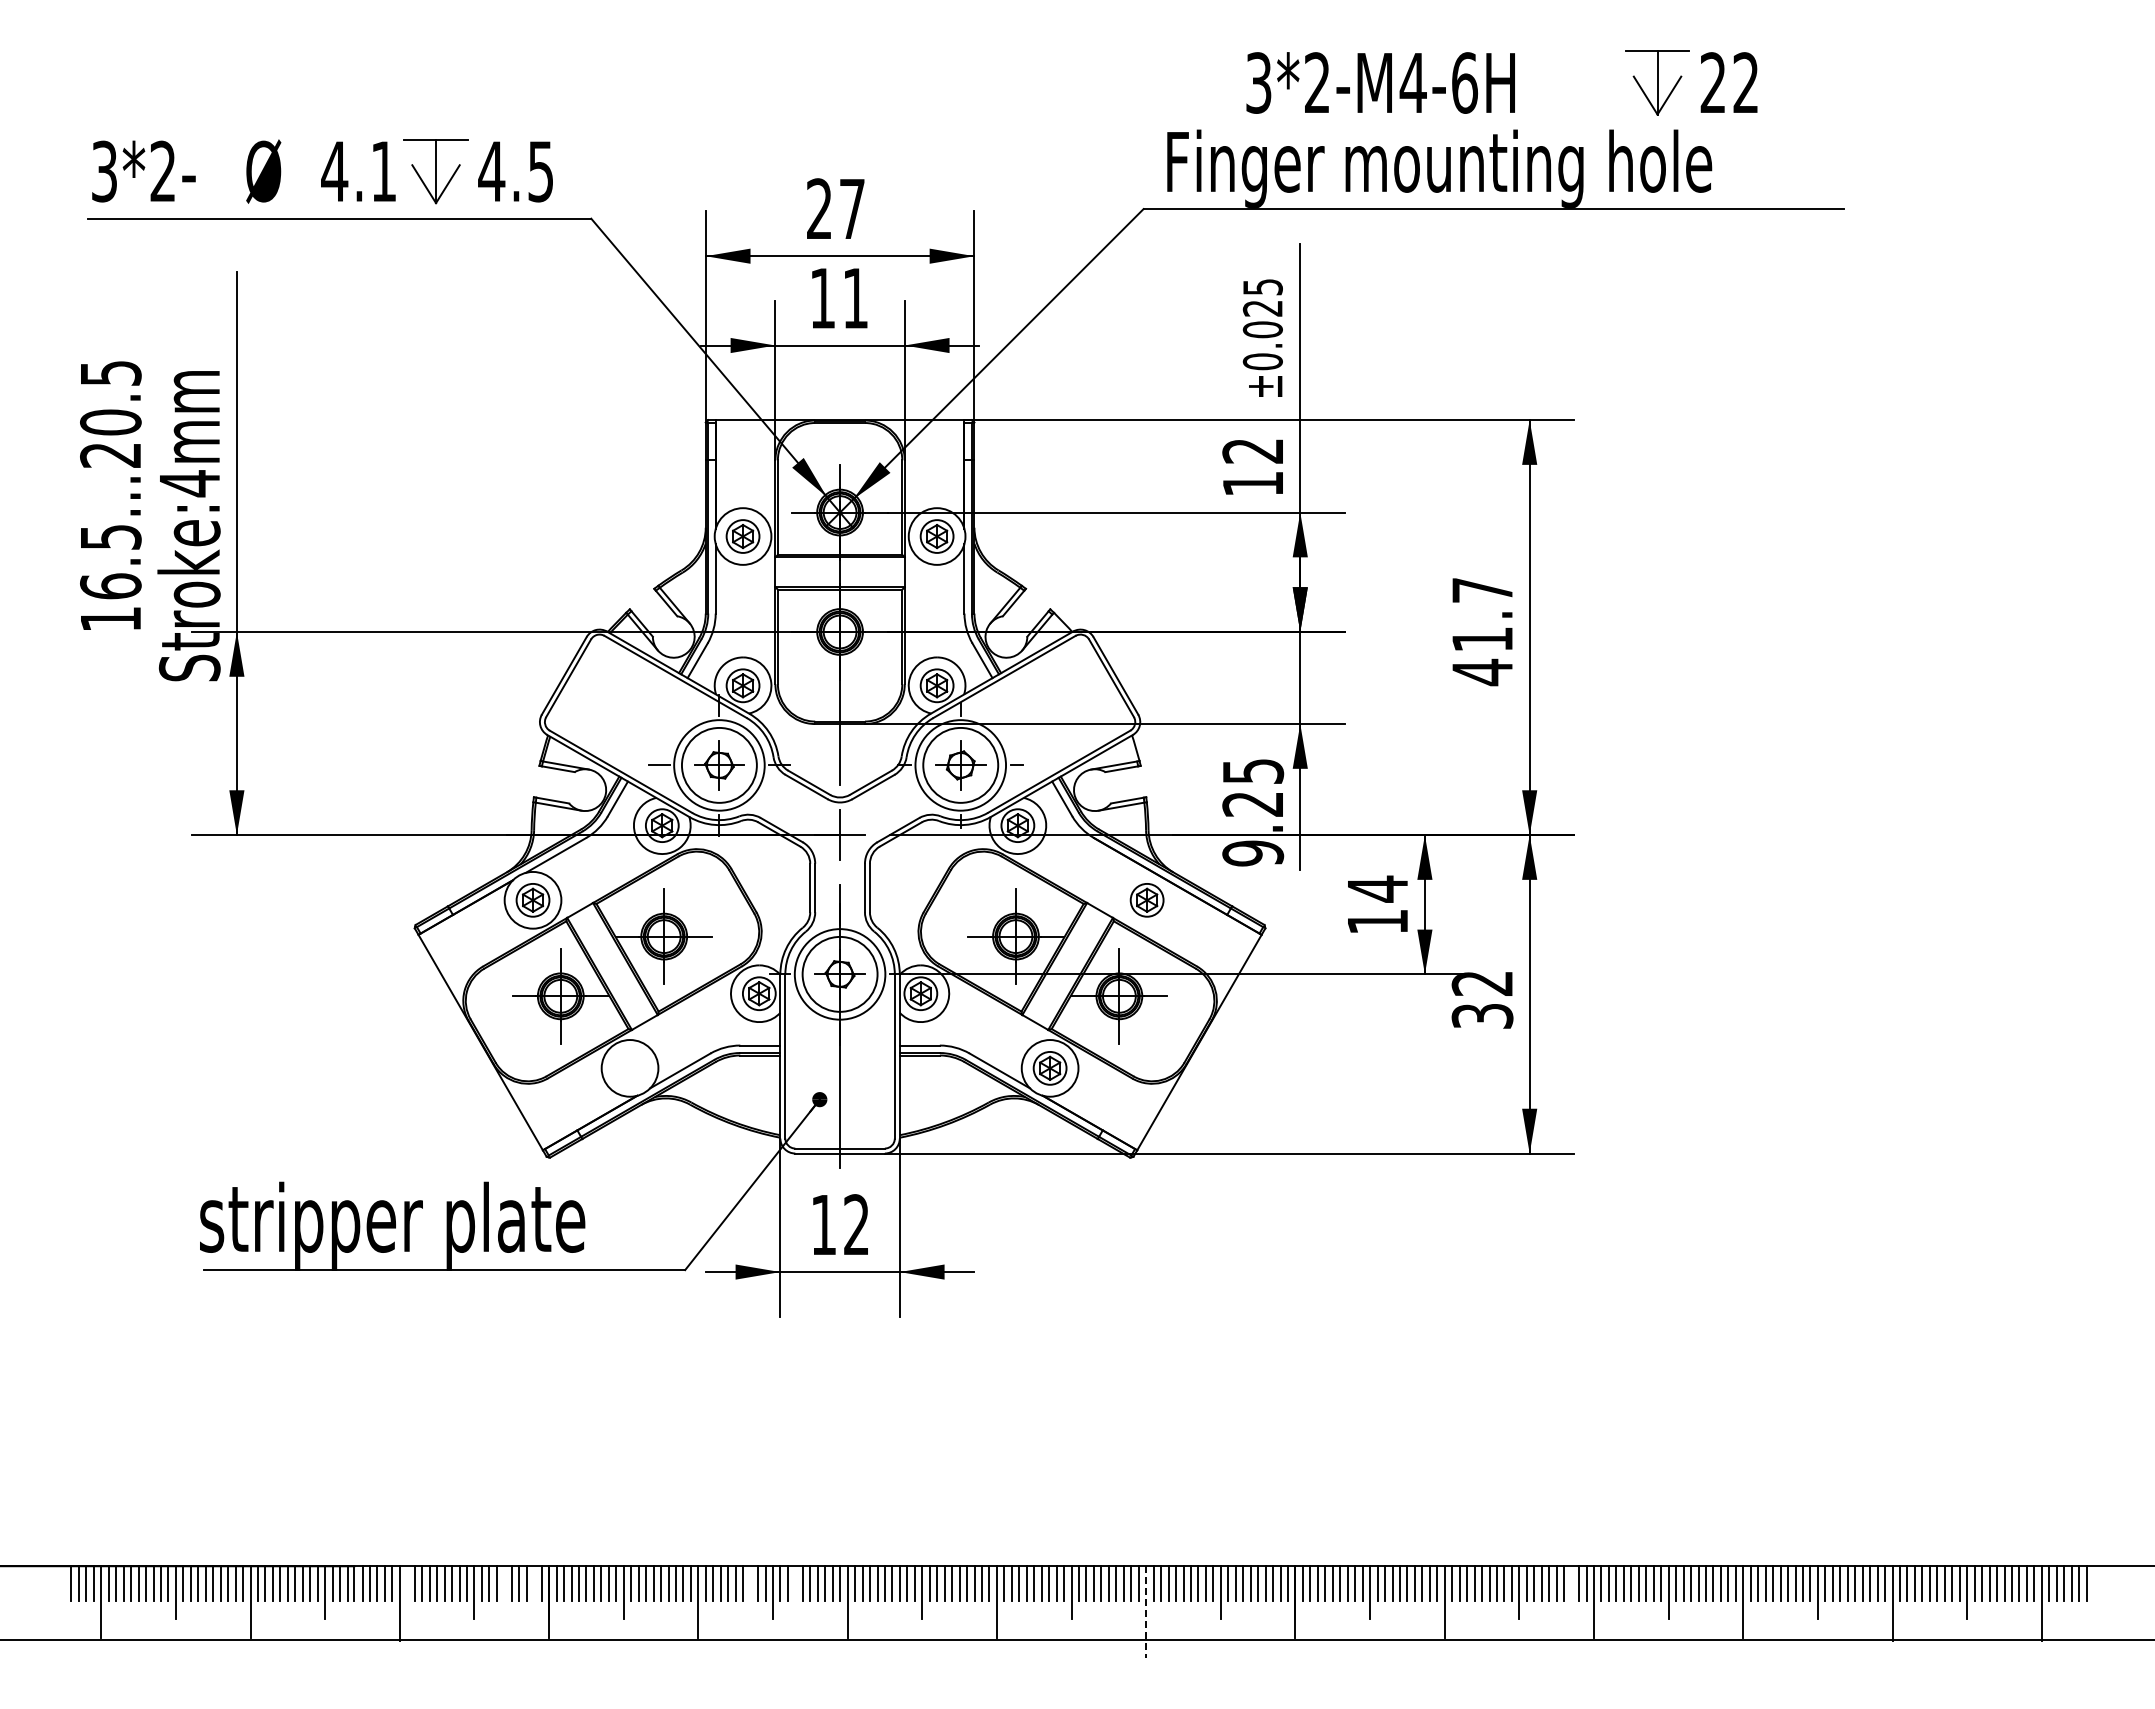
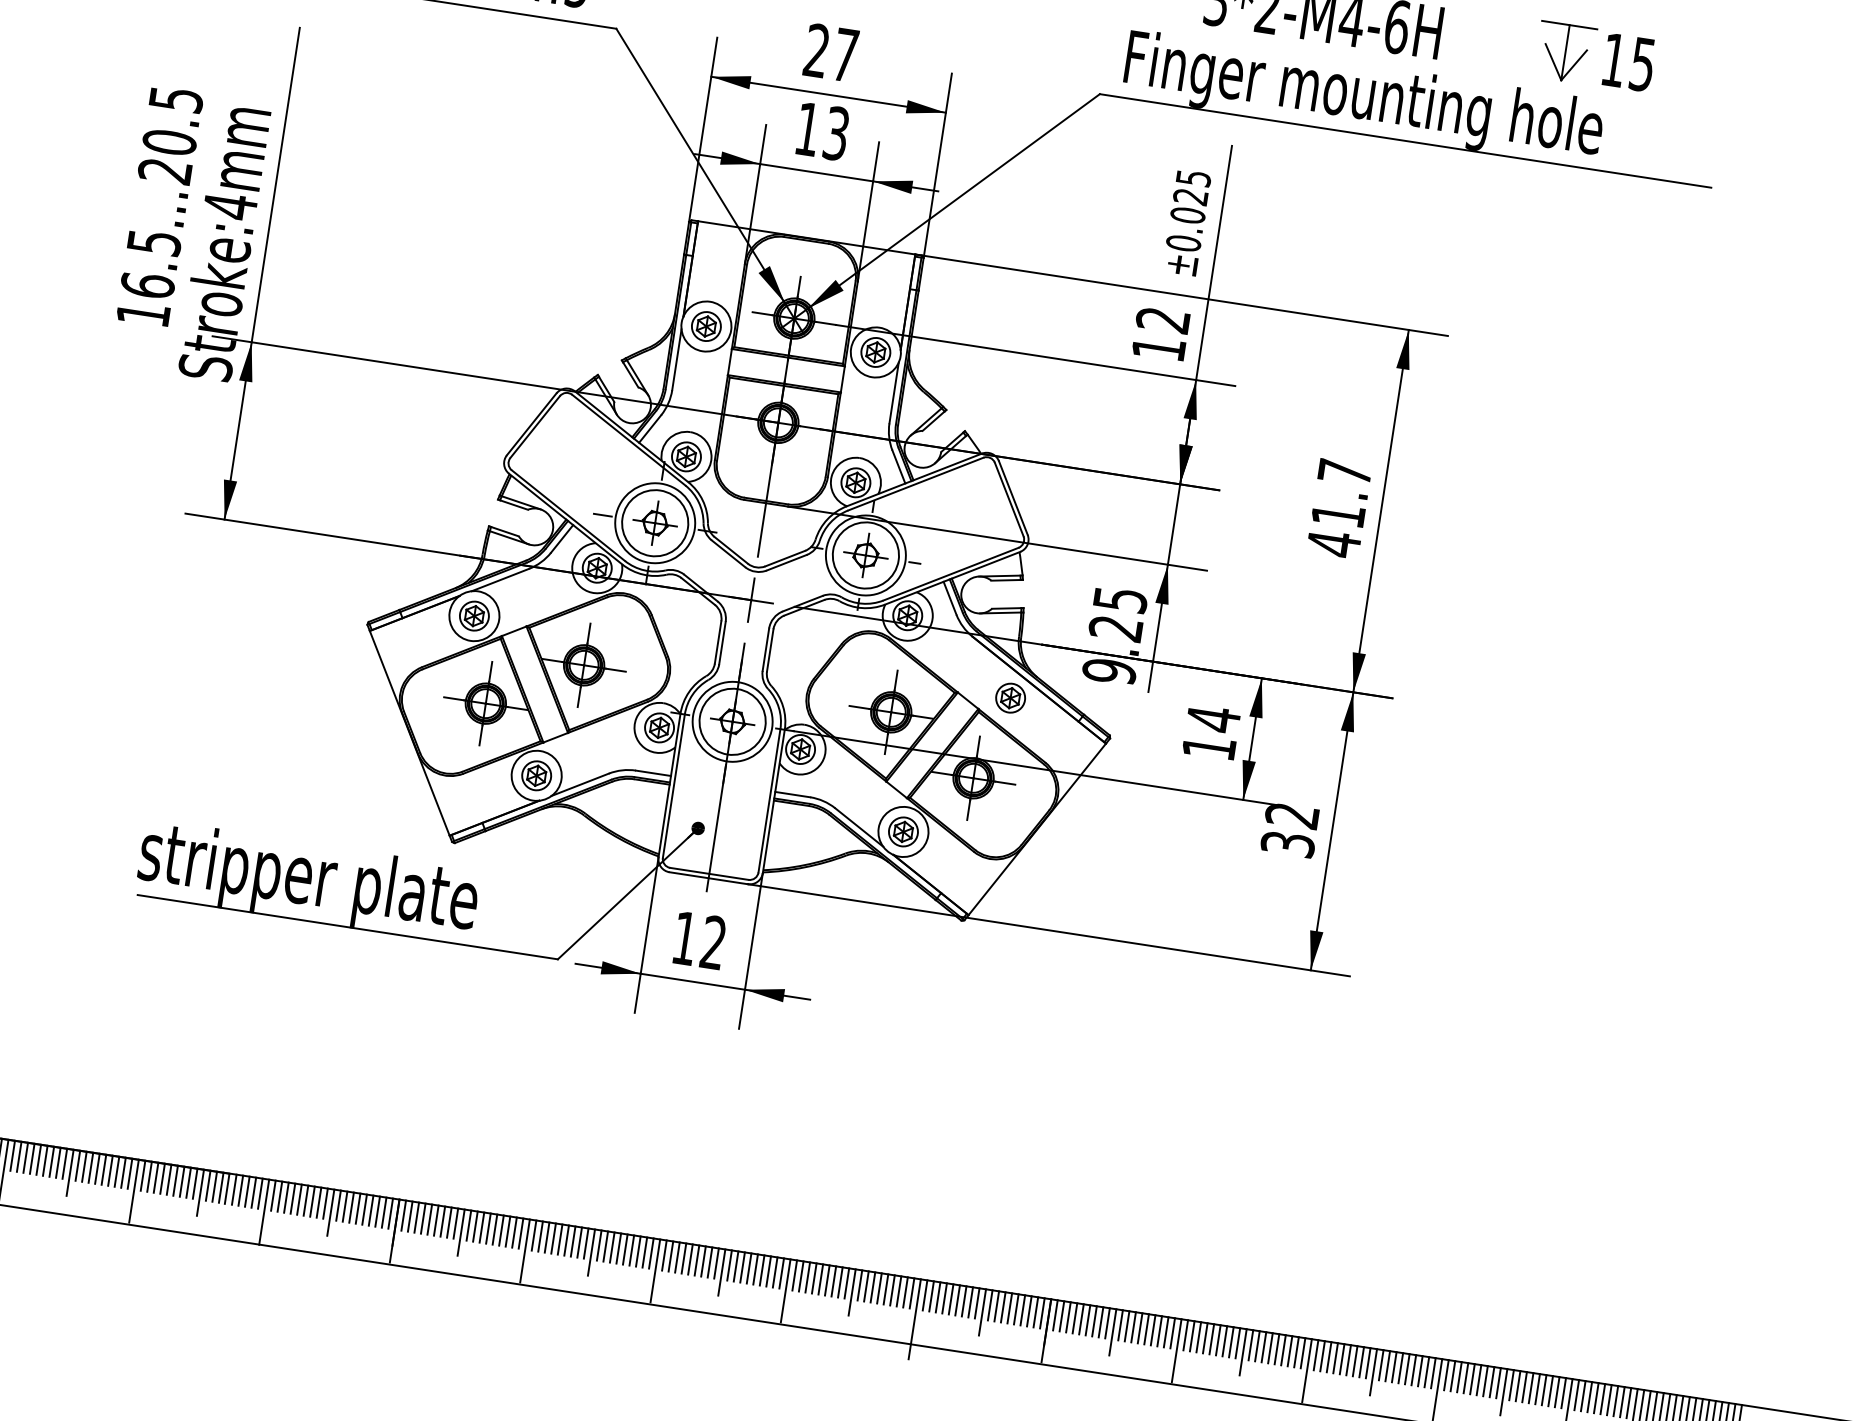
text: (1729, 82) -> (1628, 61), 22 -> 15
text: (855, 298) -> (836, 133), 11 -> 13
part: (629, 1068) -> (536, 775), added
line: (407, 1583) -> (273, 1195), added
line: (504, 1583) -> (358, 1208), added
line: (534, 1583) -> (384, 1212), added
line: (750, 1583) -> (573, 1241), added
line: (795, 1583) -> (612, 1247), added
line: (1571, 1583) -> (1289, 1351), added
line: (1146, 1611) -> (915, 1319), dashed -> solid

